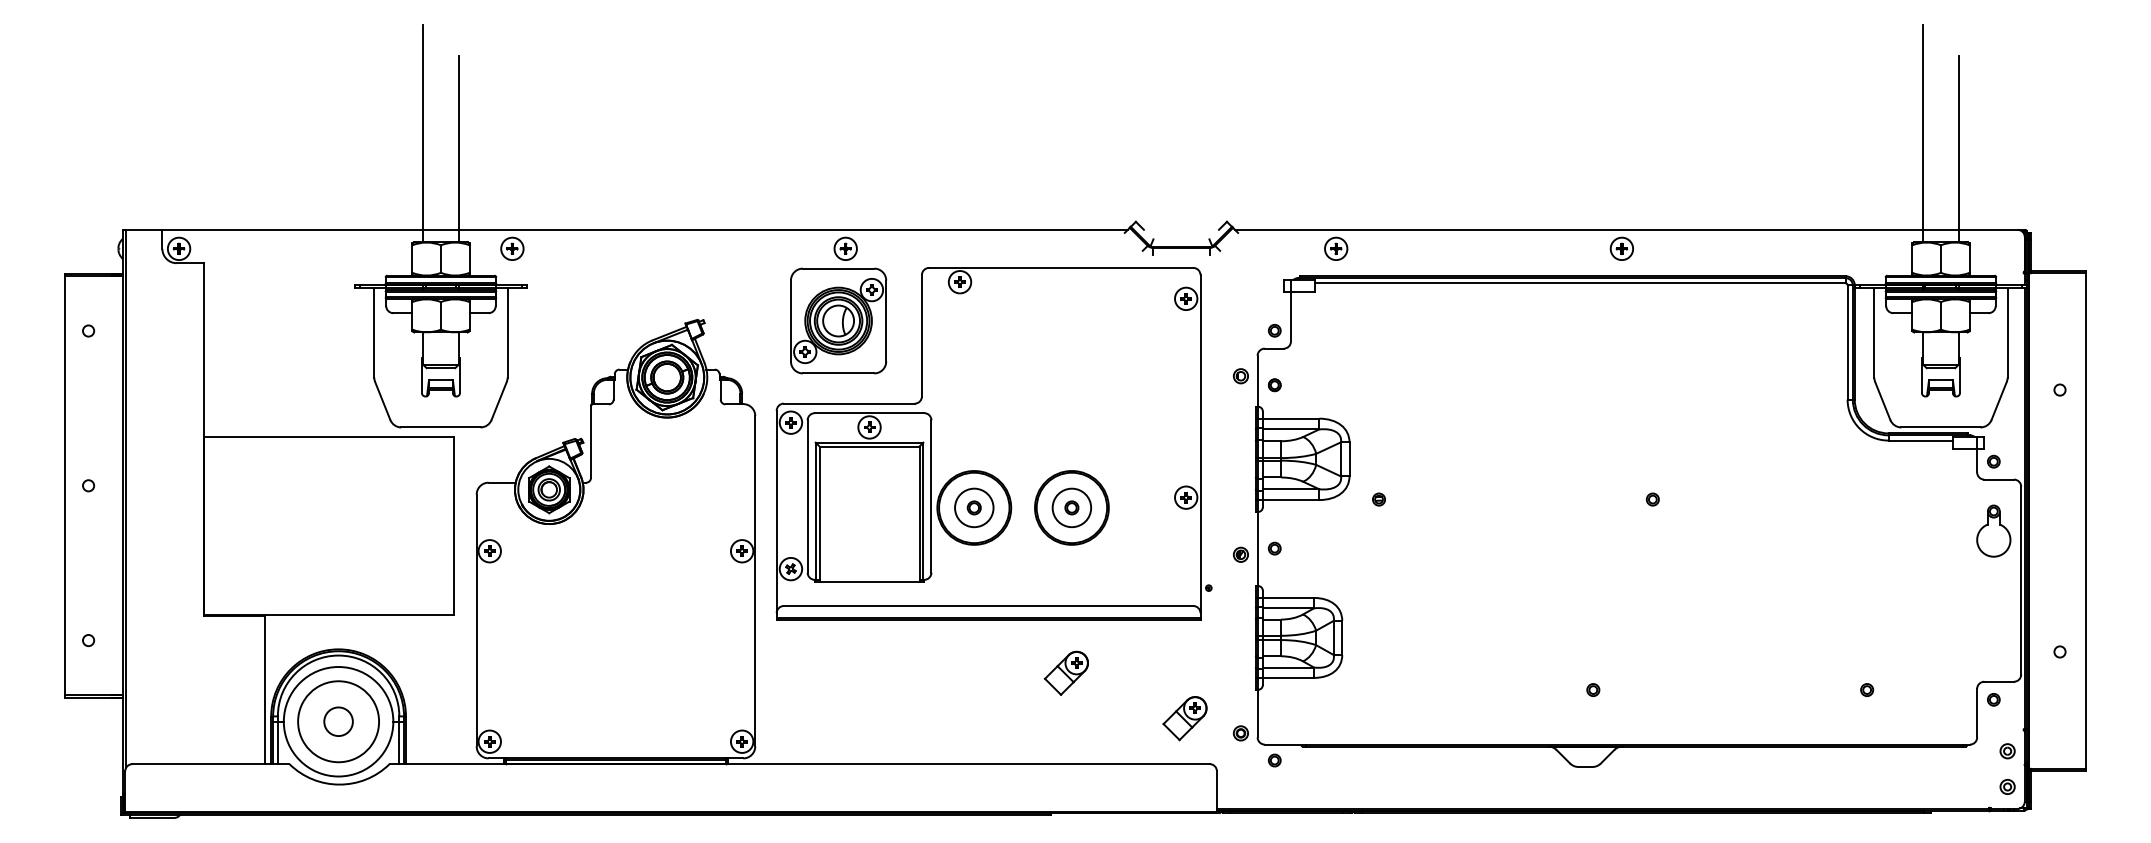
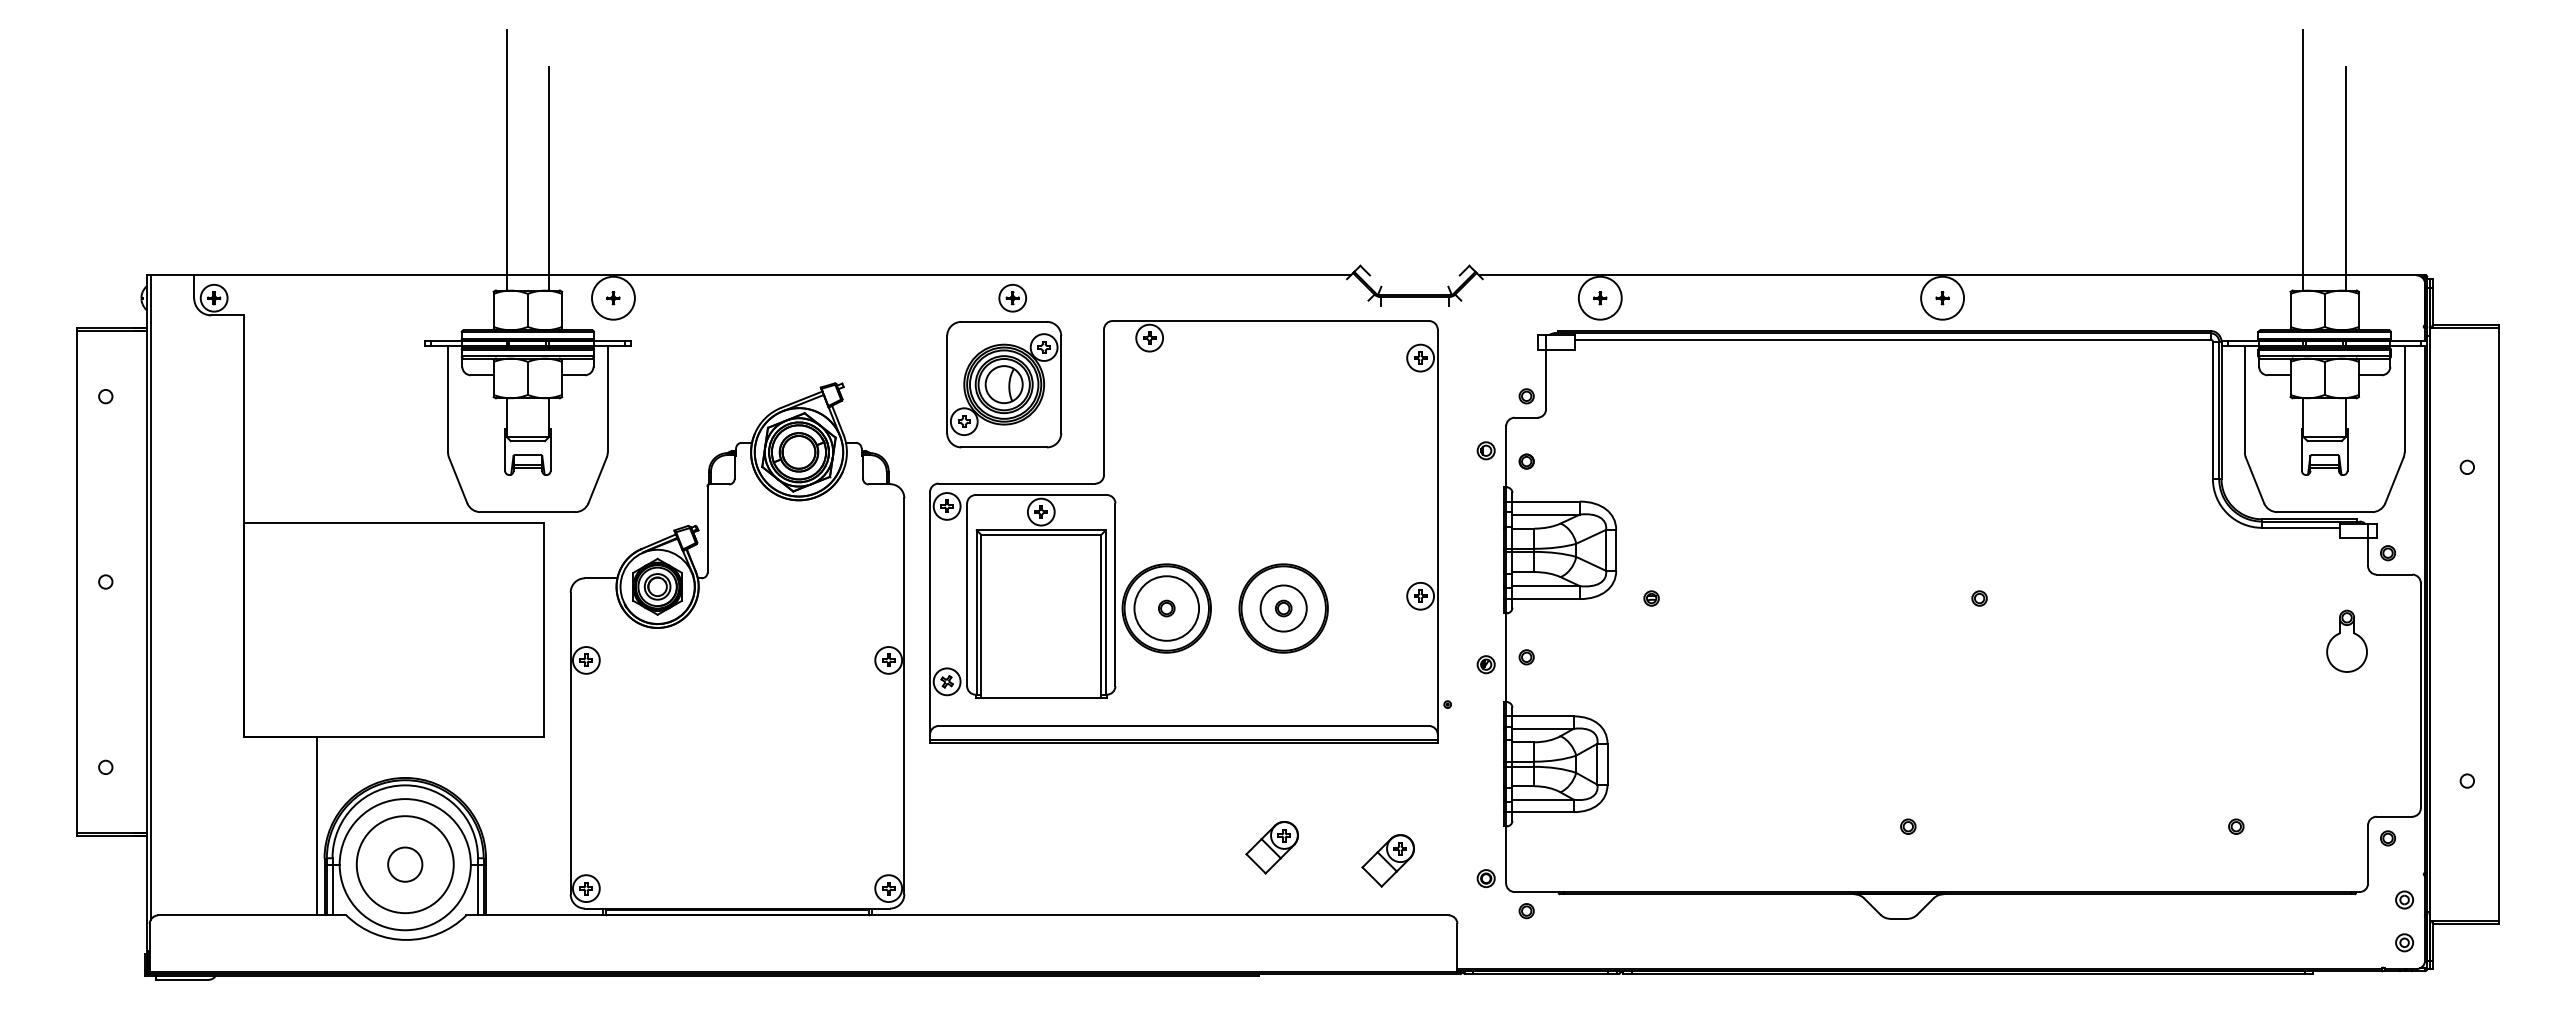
circle: (512, 248) -> (613, 297), size x1.6
circle: (1335, 248) -> (1599, 297), size x1.6
circle: (1621, 248) -> (1942, 297), size x1.6
circle: (974, 507) -> (1166, 608), size x1.4
part: (1993, 530) -> (2346, 640), moved
part: (1065, 673) -> (1271, 847), moved
part: (1184, 718) -> (1387, 860), moved

